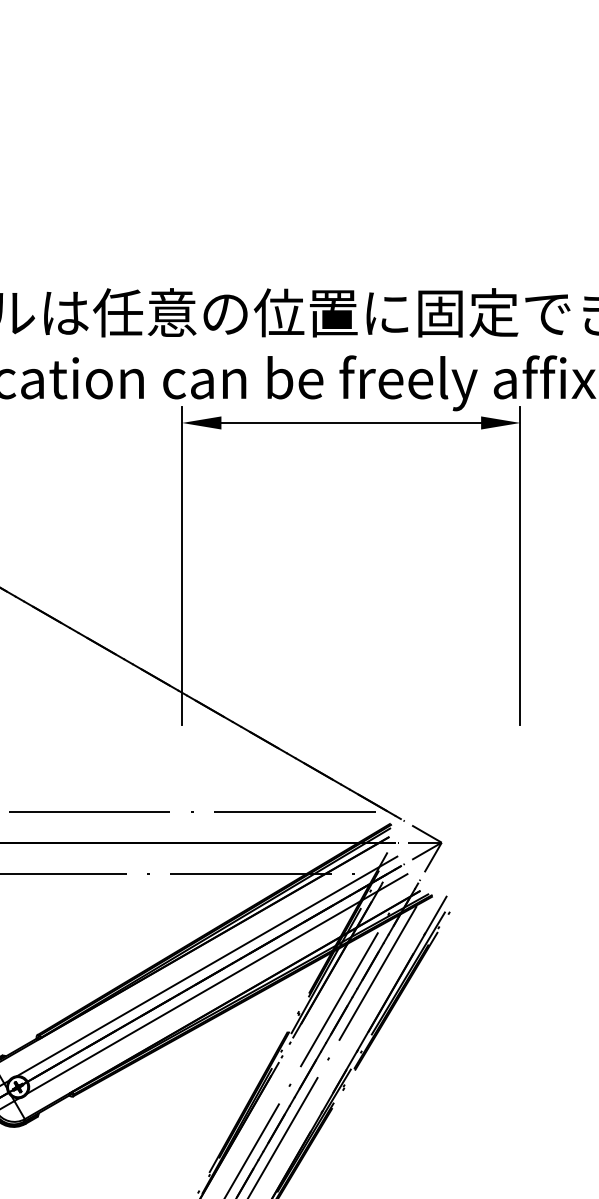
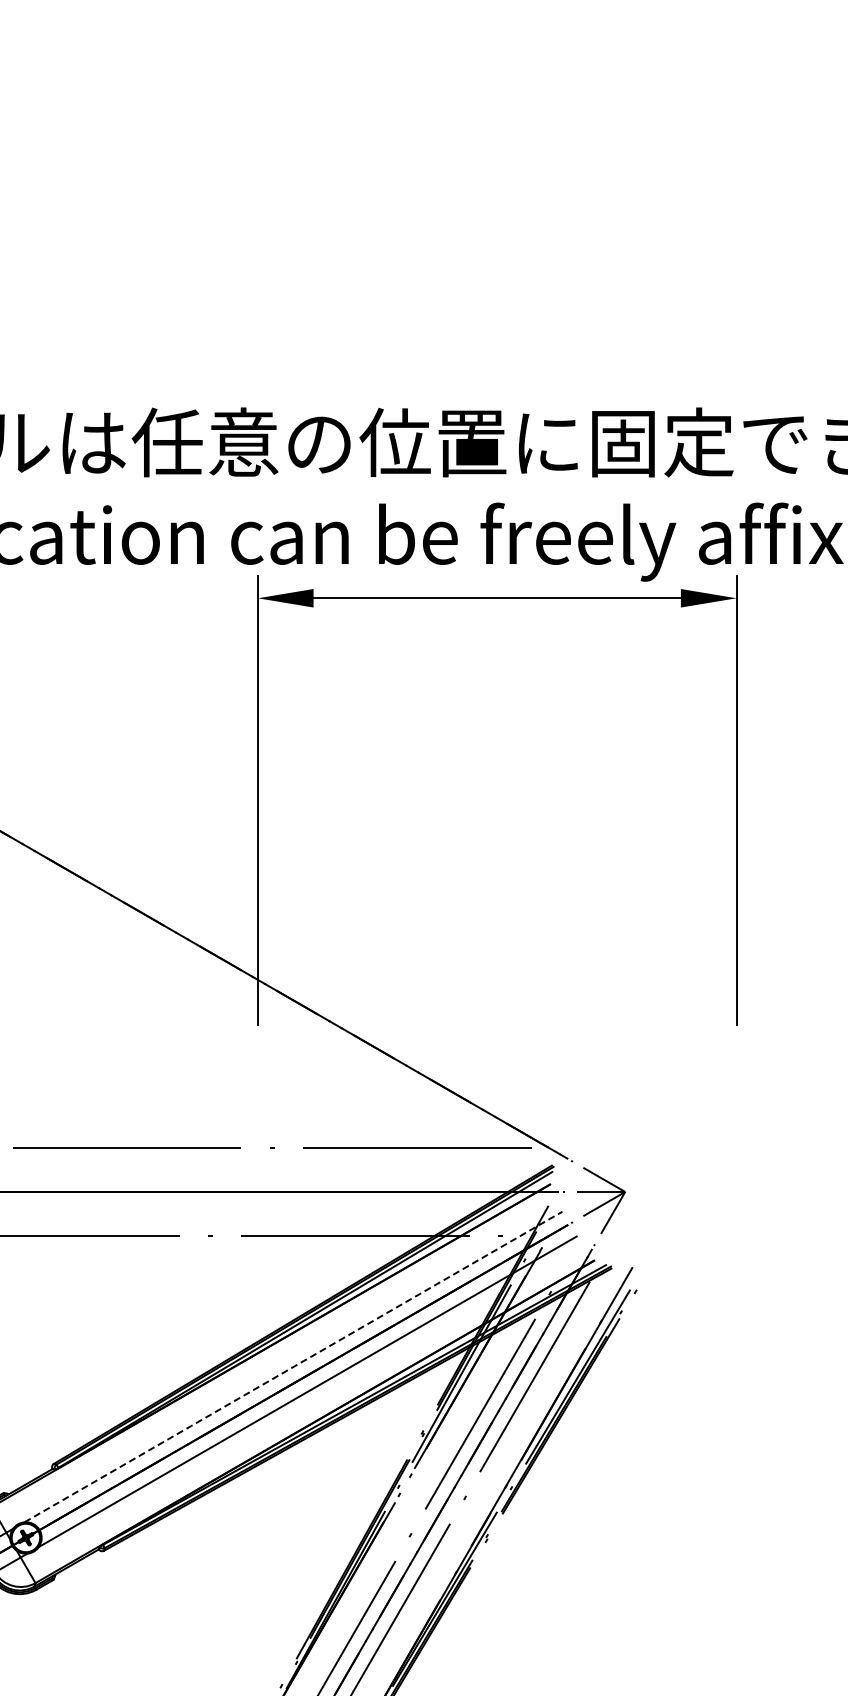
line: (207, 966) -> (293, 1367), solid -> dashed

